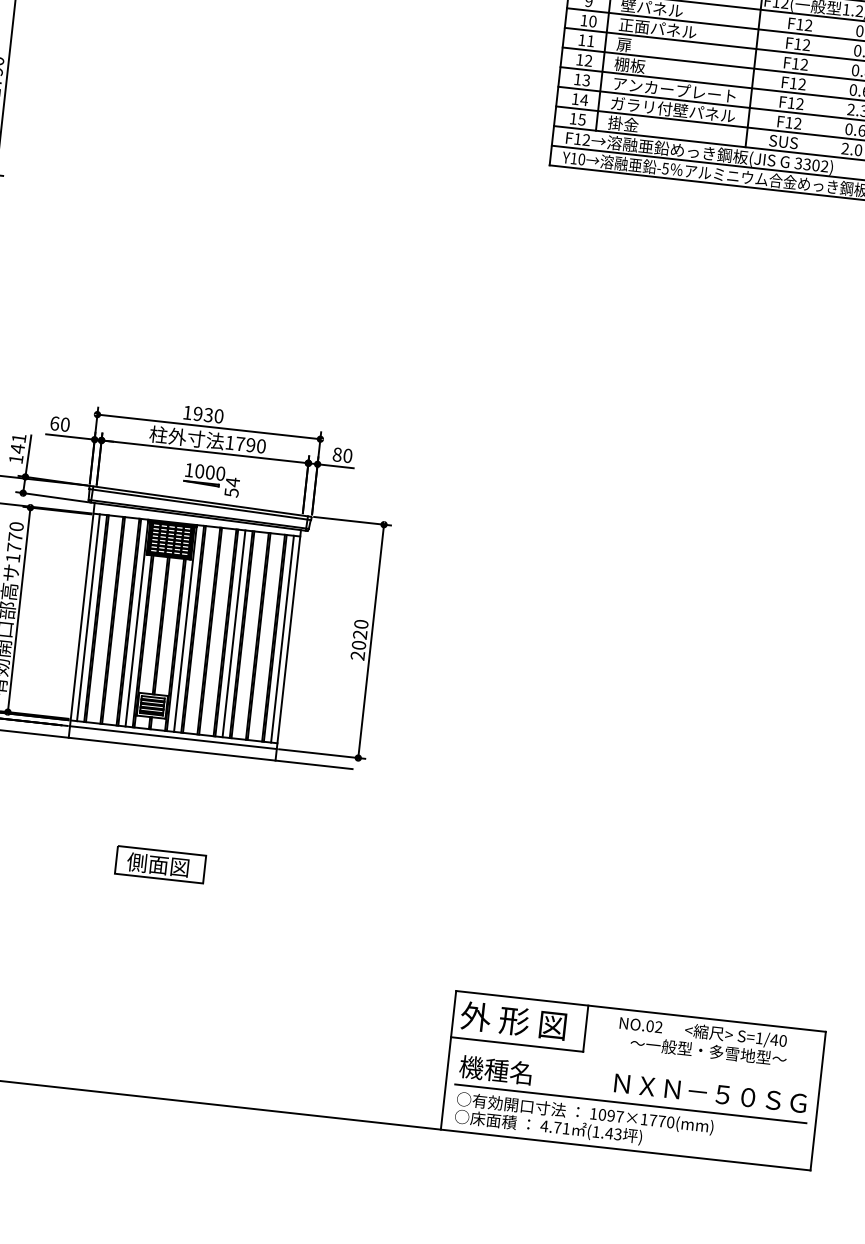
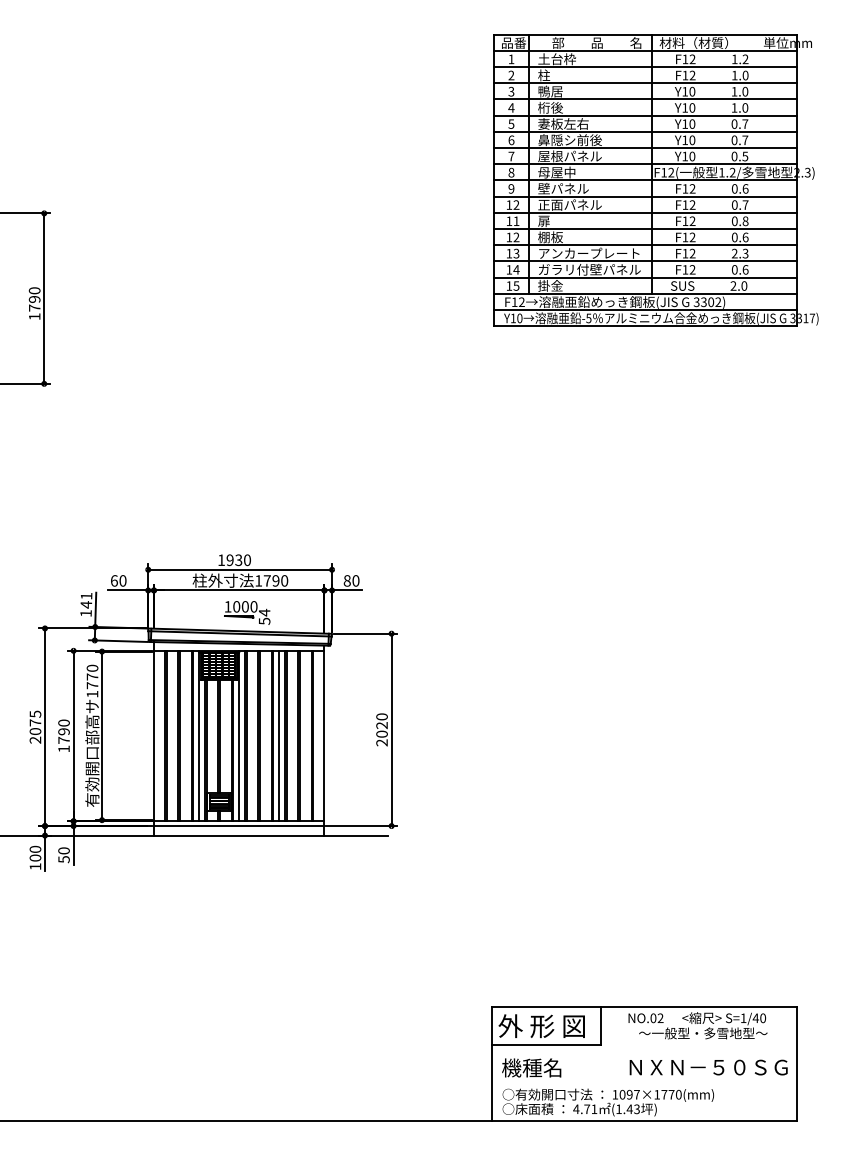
text: (593, 20) -> (516, 204), 10 -> 12
line: (88, 617) -> (159, 735), removed
line: (282, 638) -> (319, 735), removed
part: (161, 864) -> (240, 930), removed
line: (630, 1104) -> (644, 1083), removed

